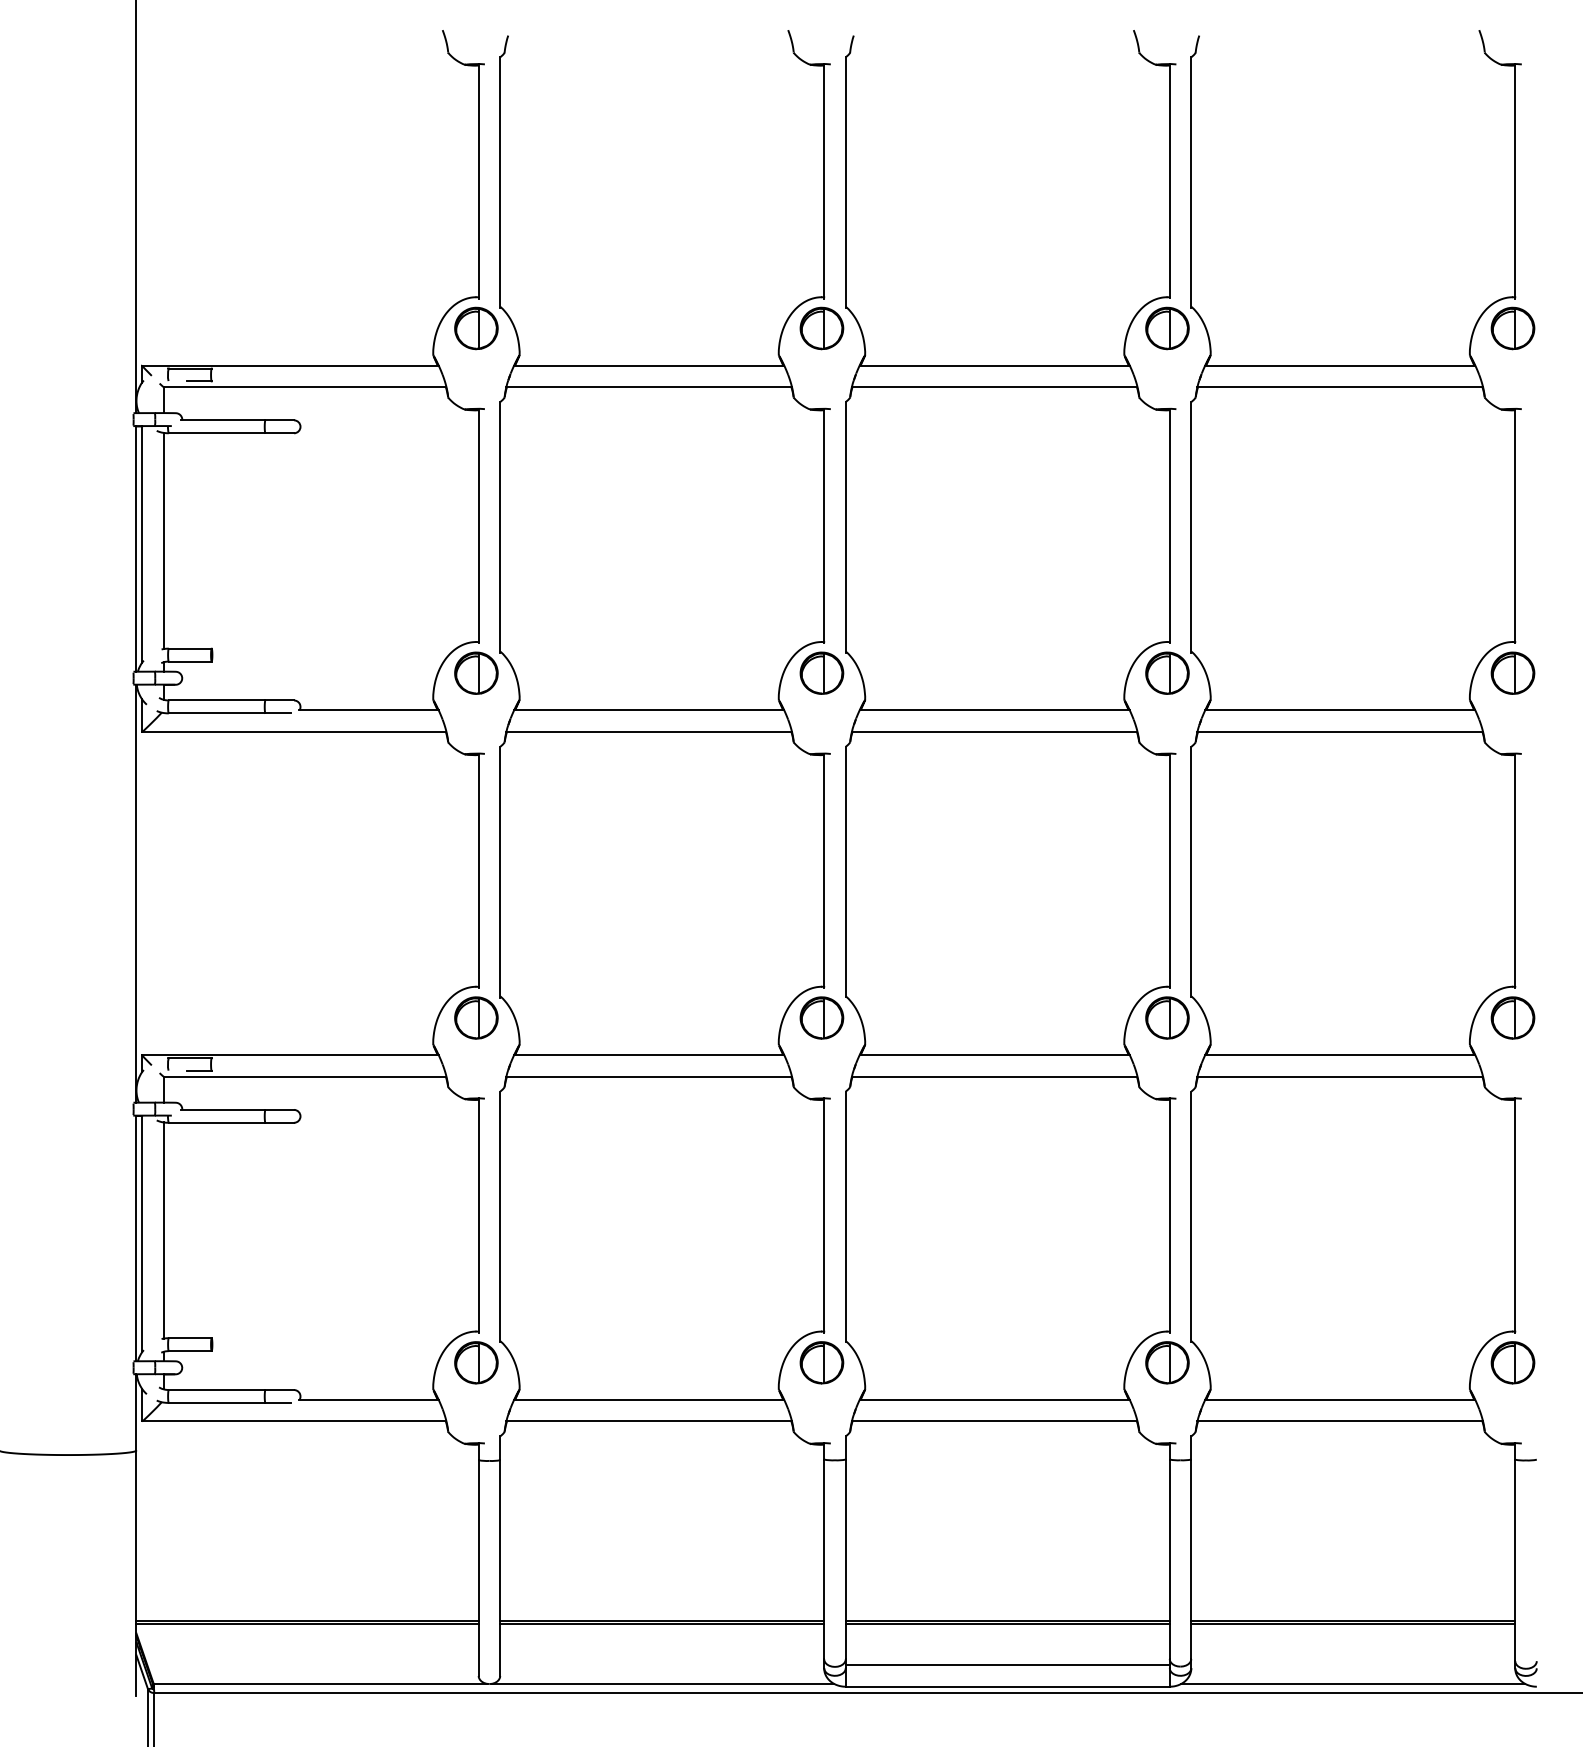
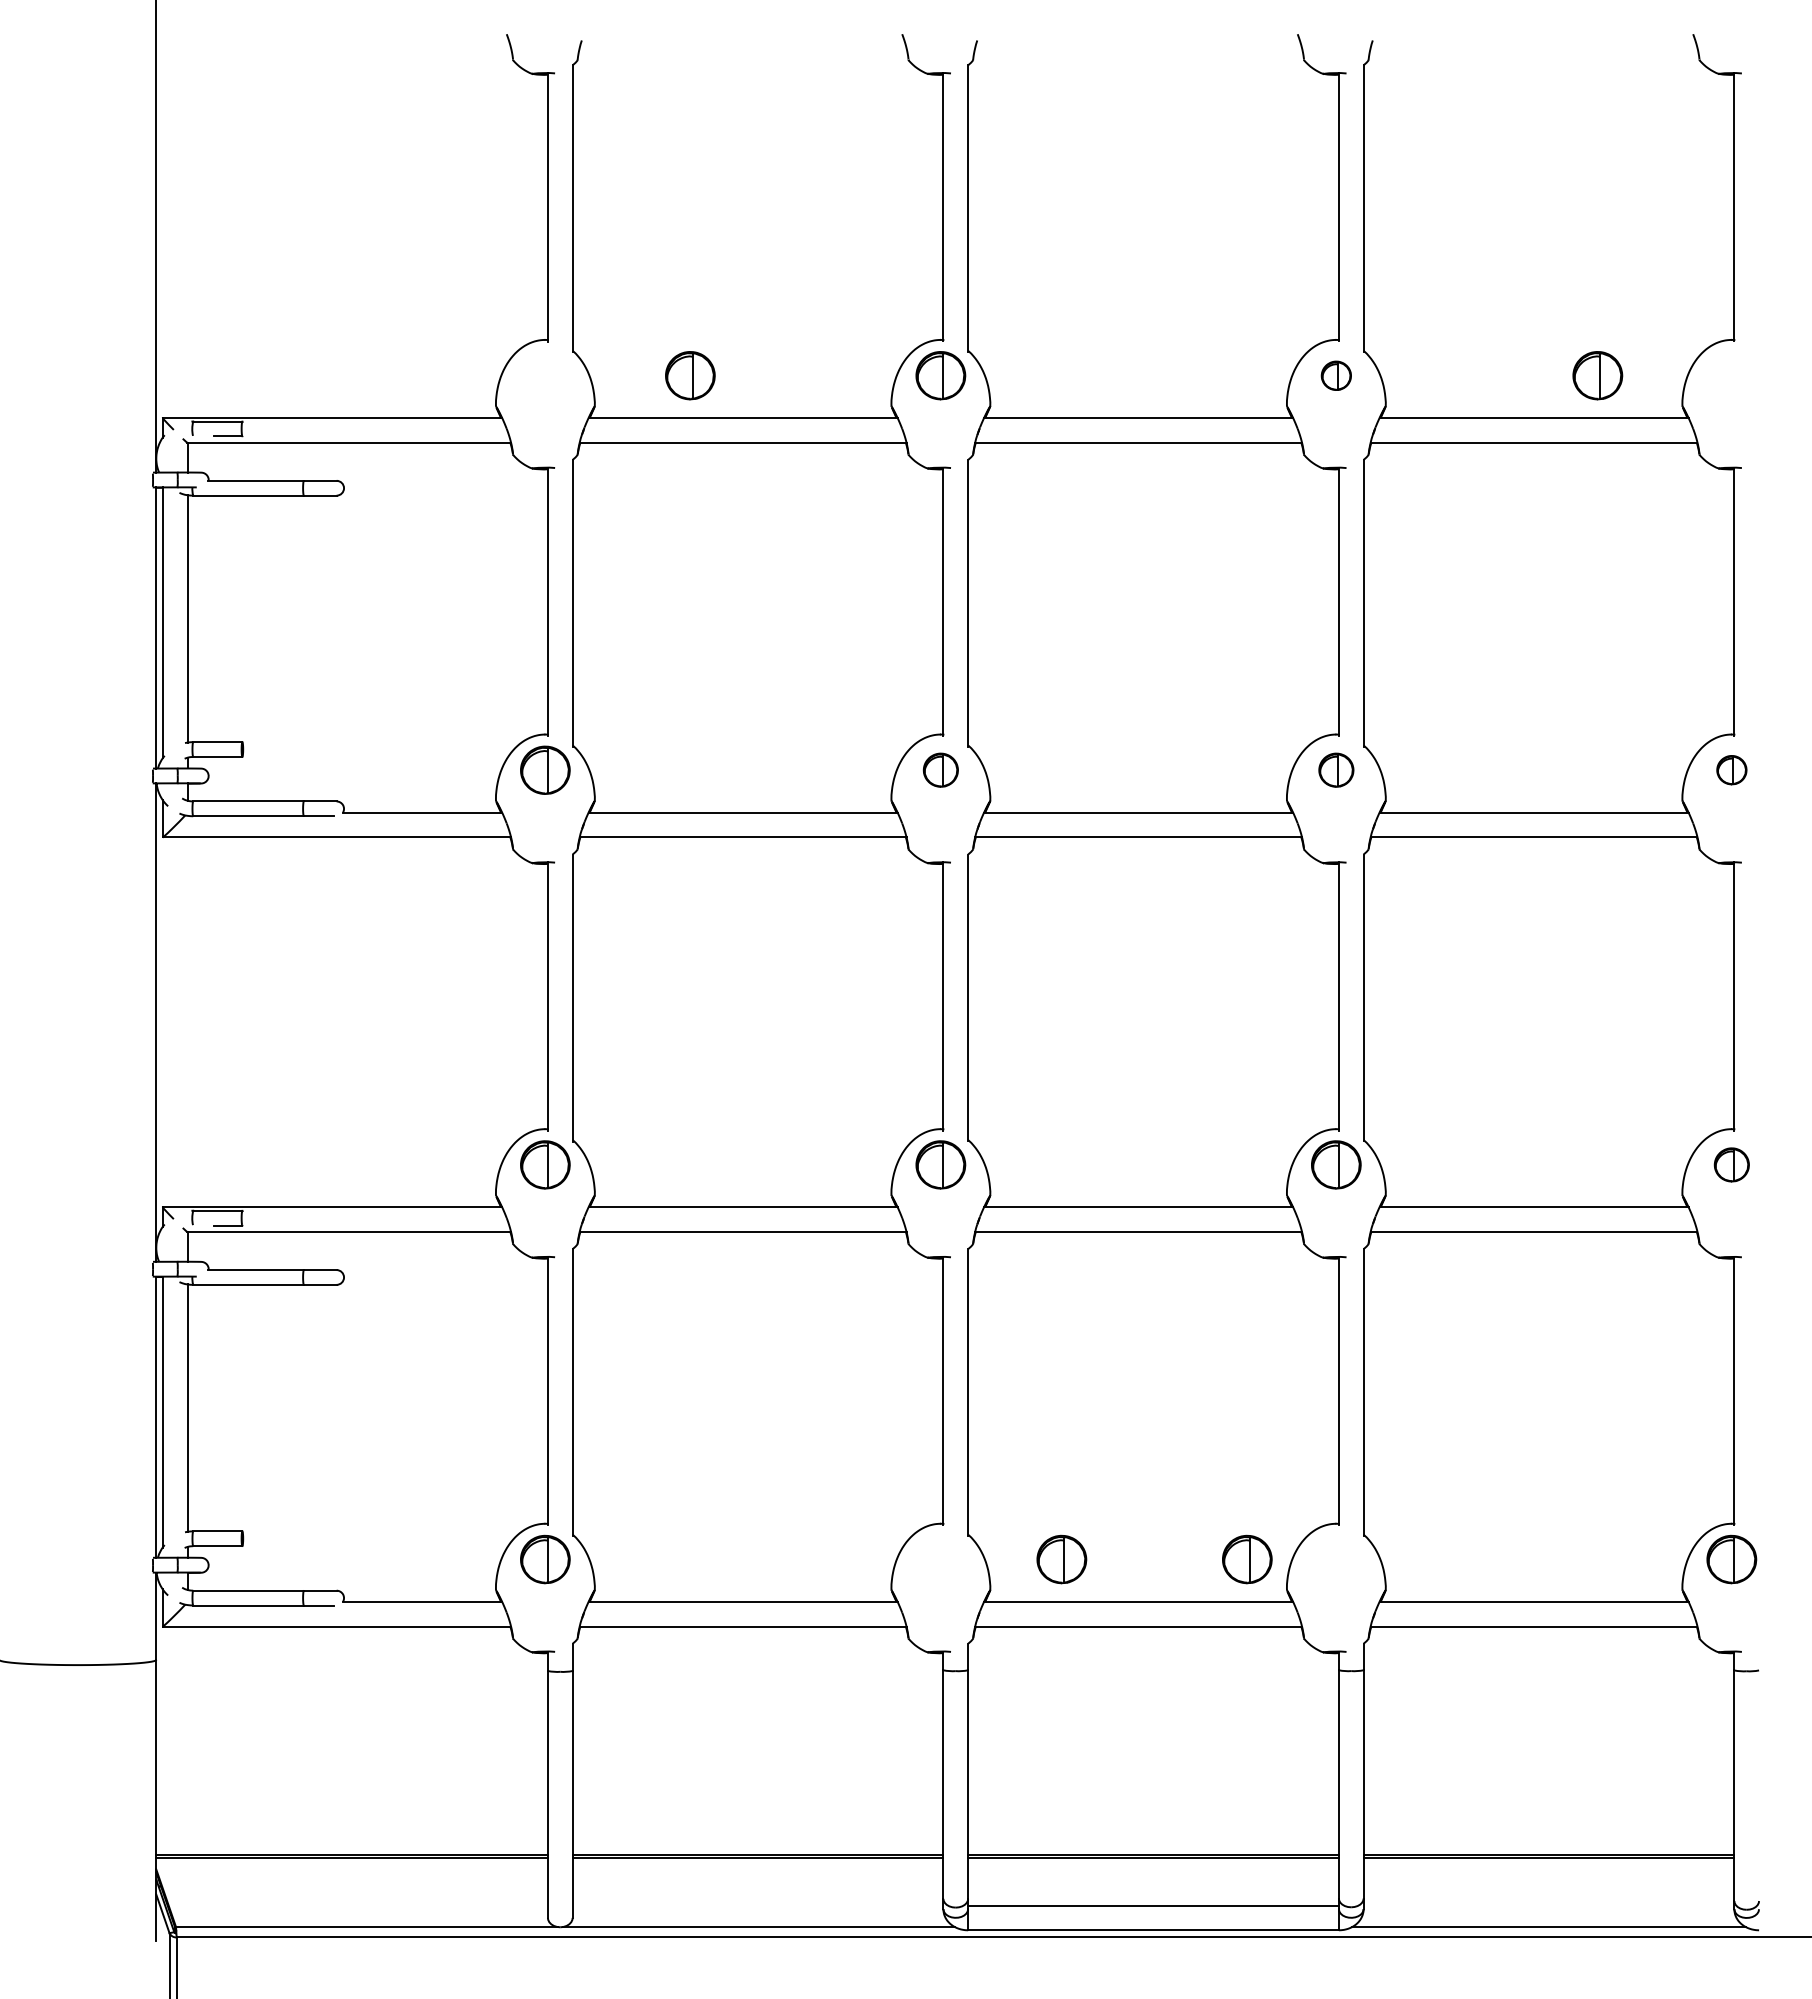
part: (476, 328) -> (690, 375), moved
part: (1167, 328) -> (1336, 375), size x0.6
part: (1512, 328) -> (1597, 375), moved
part: (821, 672) -> (940, 769), size x0.7
part: (1167, 672) -> (1336, 769), size x0.7
part: (1512, 672) -> (1731, 769), size x0.6
part: (1512, 1017) -> (1731, 1164), size x0.7
part: (821, 1362) -> (1061, 1559), moved
part: (1167, 1362) -> (1247, 1559), moved

